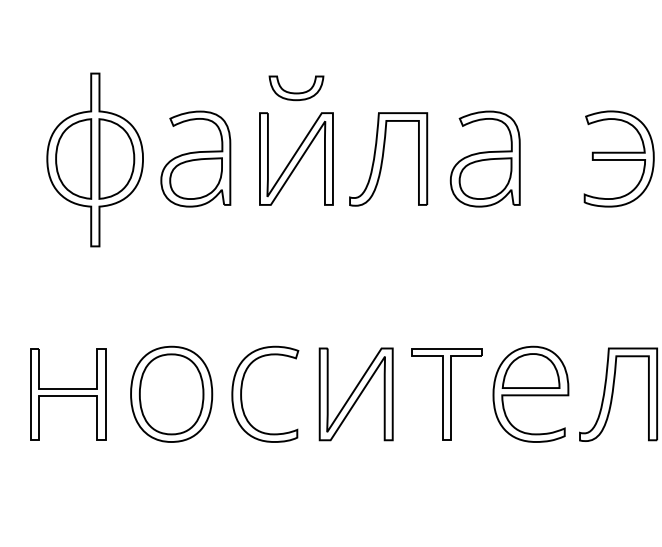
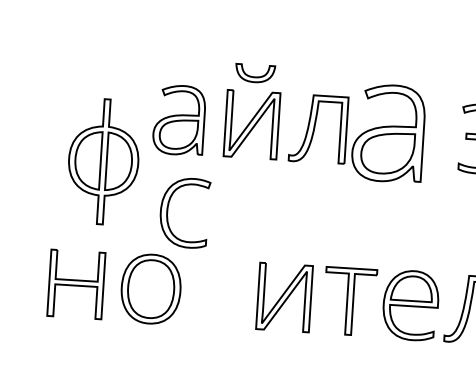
part: (484, 158) -> (387, 132), size x1.4
part: (94, 159) -> (103, 161), moved
part: (242, 391) -> (168, 209), moved

